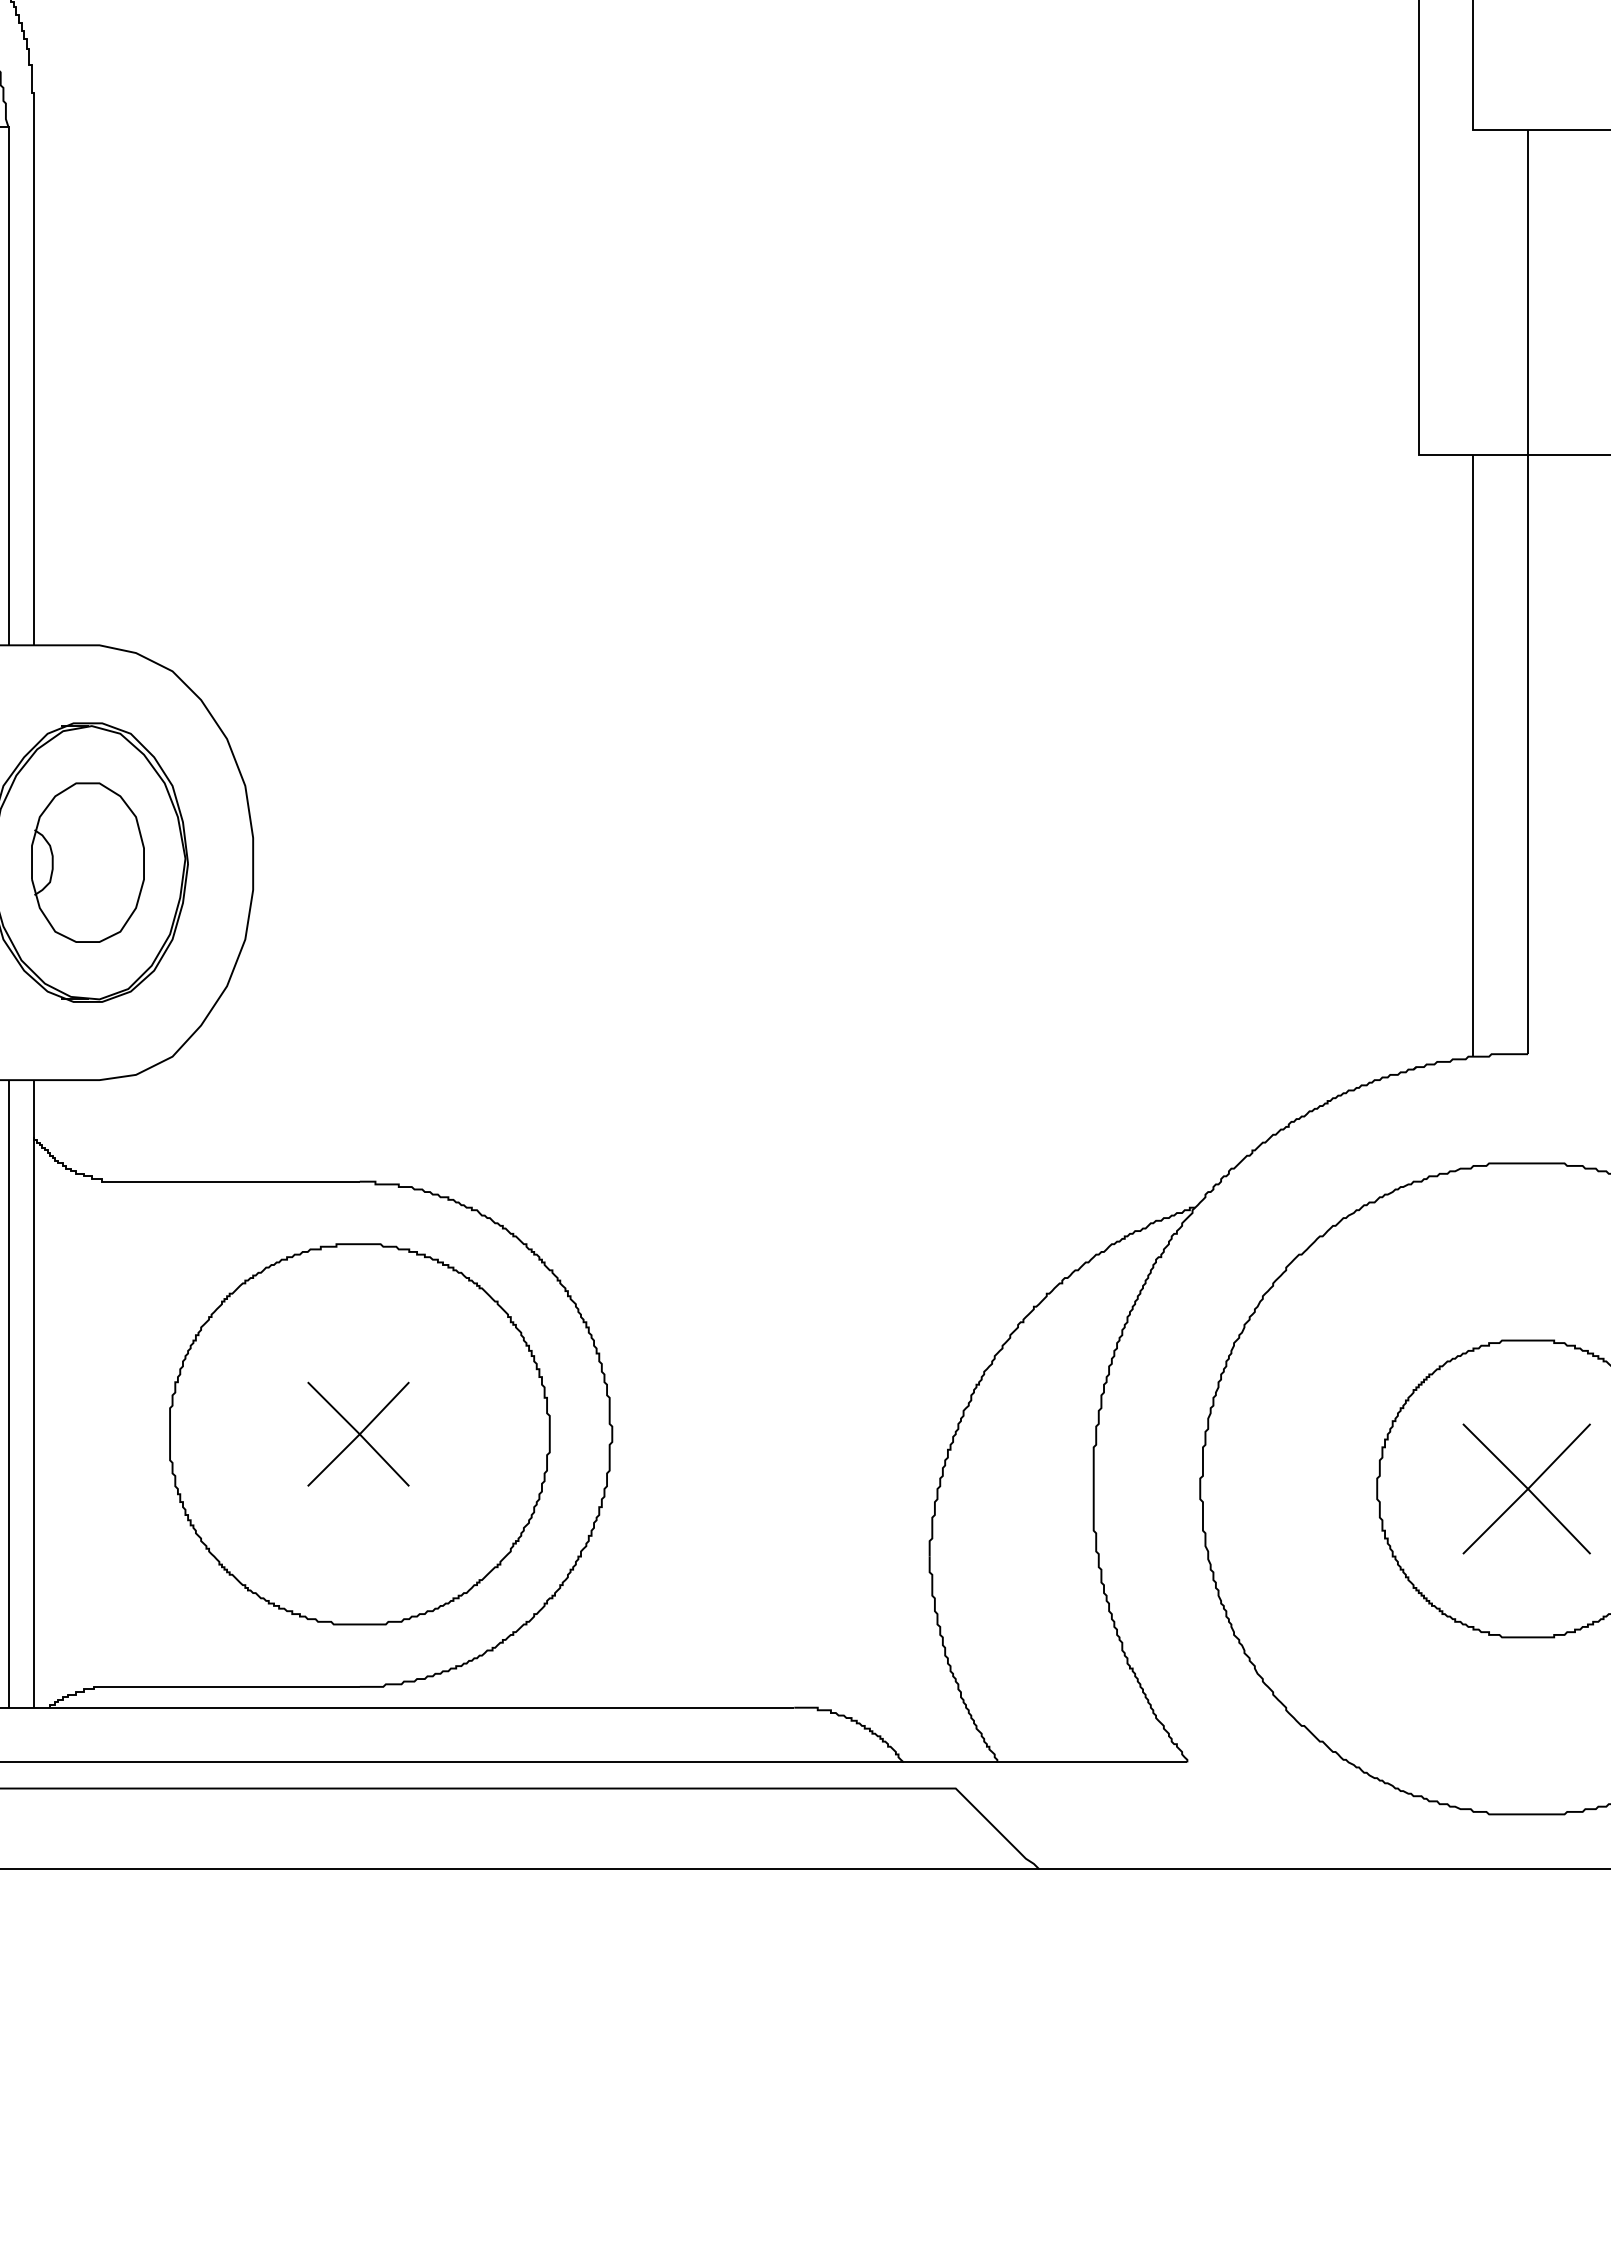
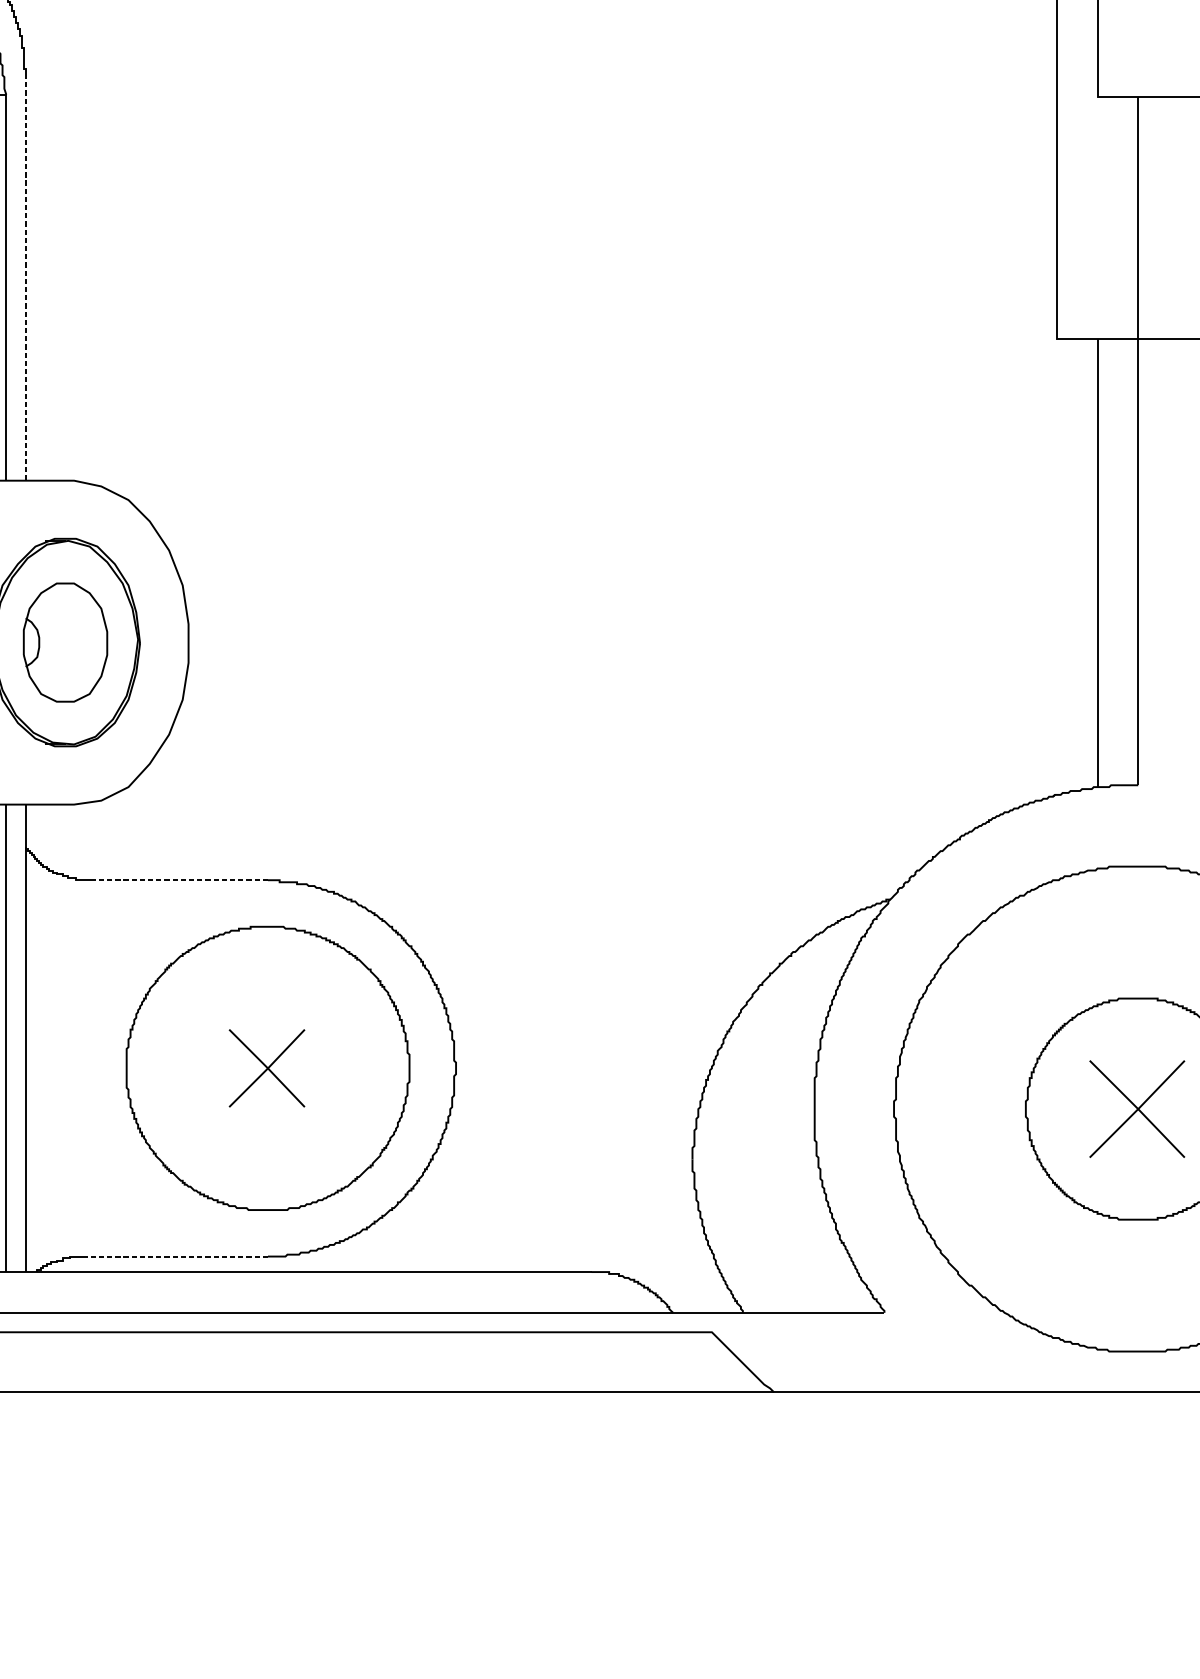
line: (34, 372) -> (25, 277), solid -> dashed
line: (240, 1181) -> (179, 880), solid -> dashed
line: (236, 1686) -> (176, 1256), solid -> dashed

